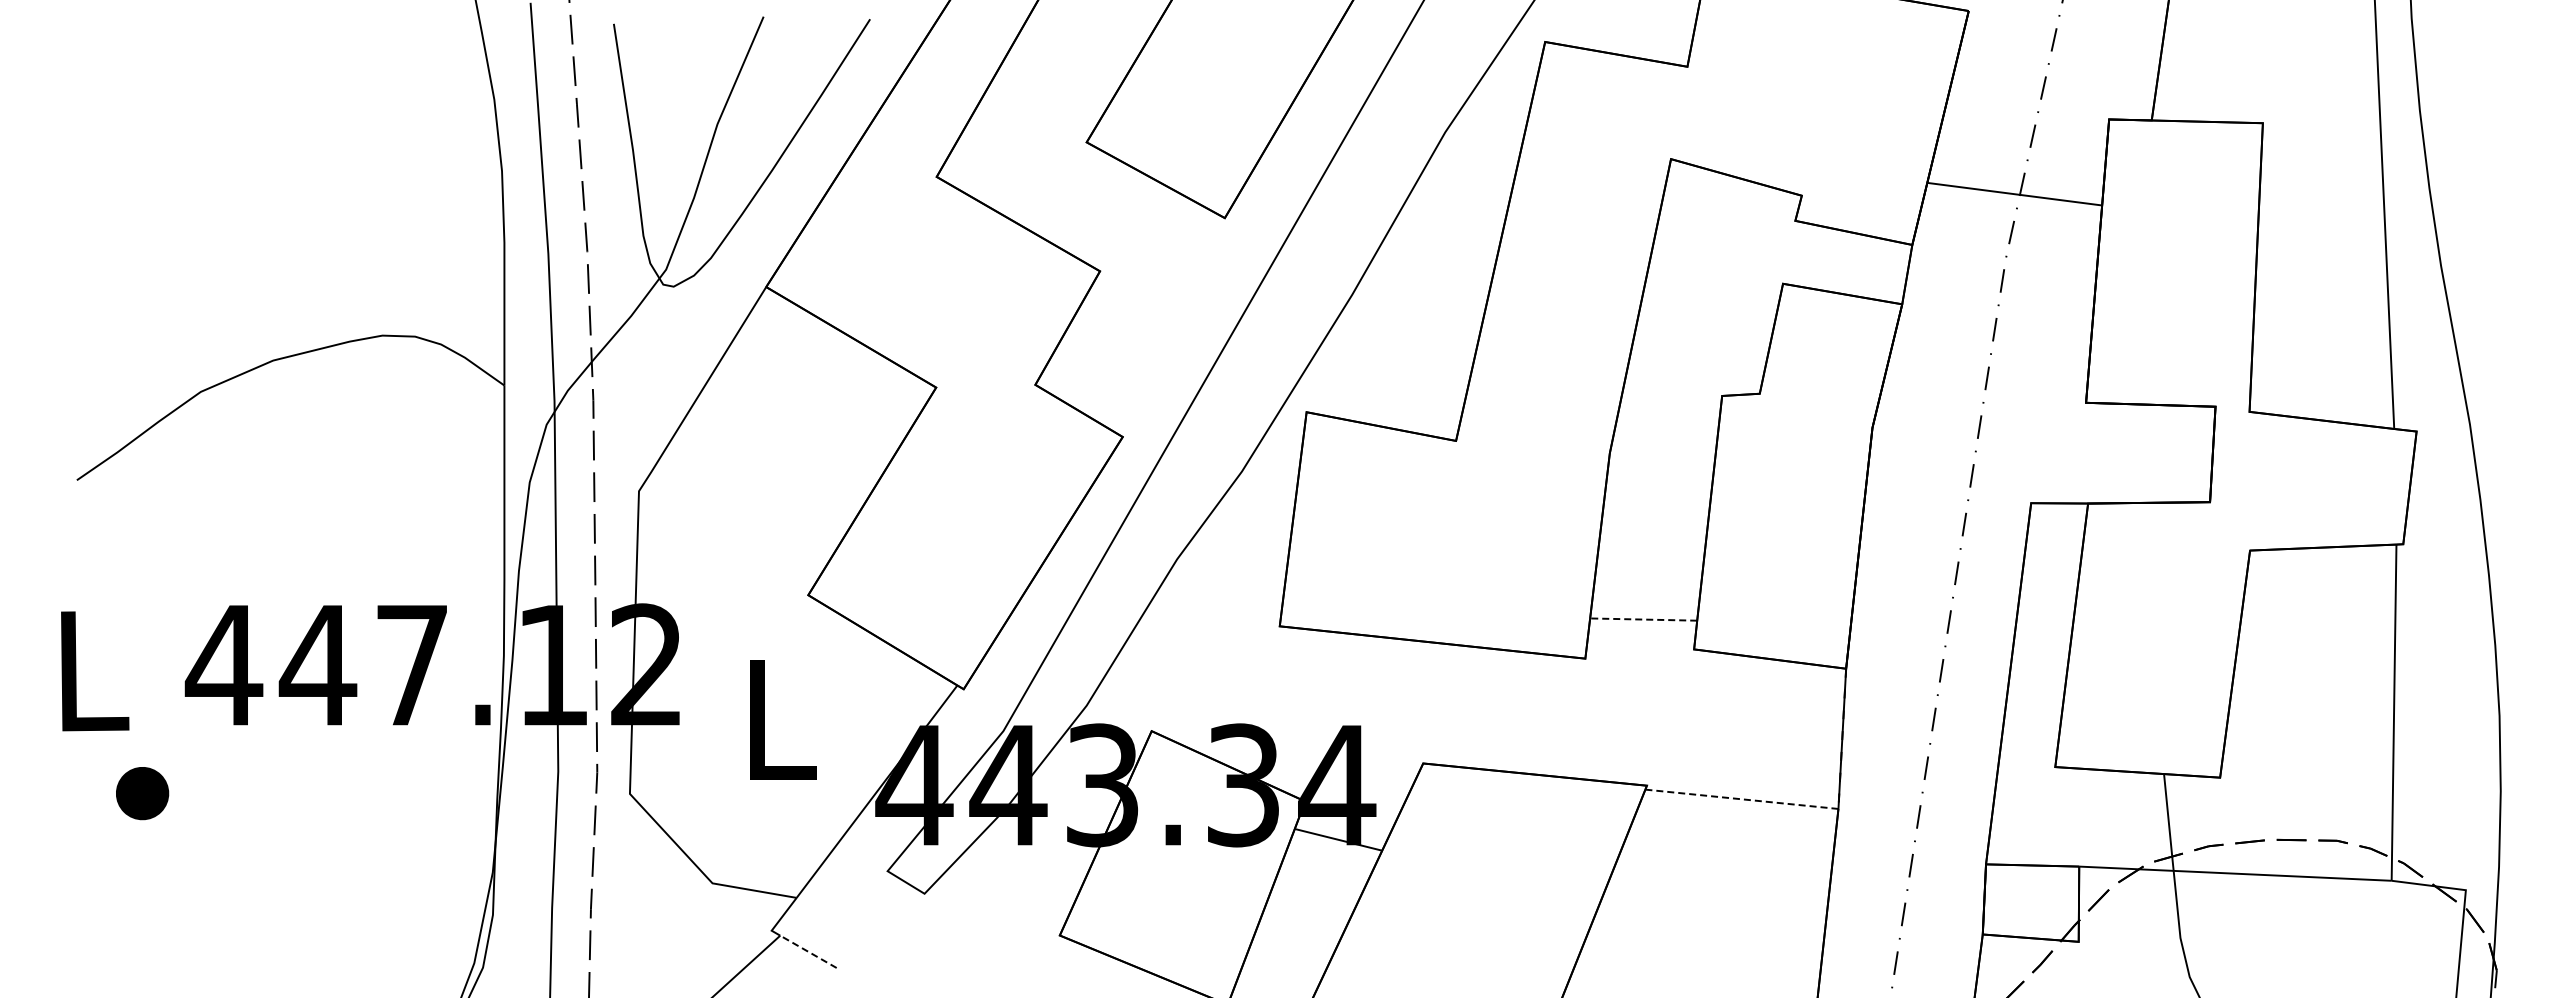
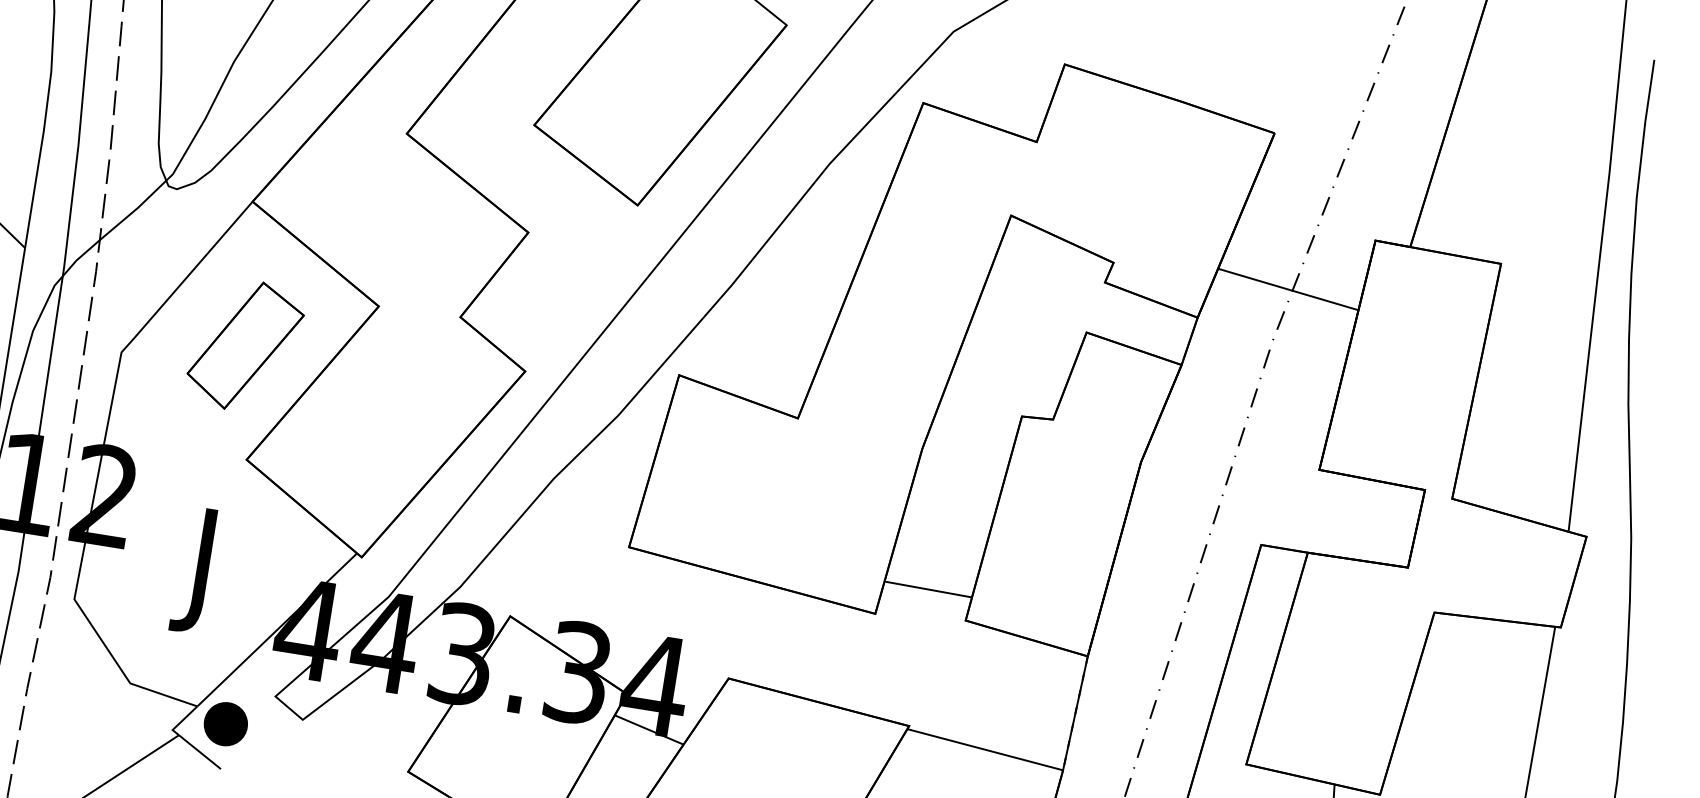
part: (784, 459) -> (244, 345), added
line: (1643, 619) -> (928, 589), dashed -> solid
text: (781, 736) -> (206, 572), L -> J
line: (1742, 799) -> (985, 749), dashed -> solid
part: (833, 913) -> (225, 724), added
line: (808, 951) -> (200, 751), dashed -> solid

